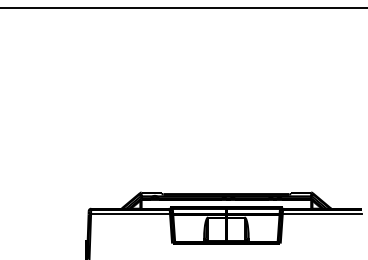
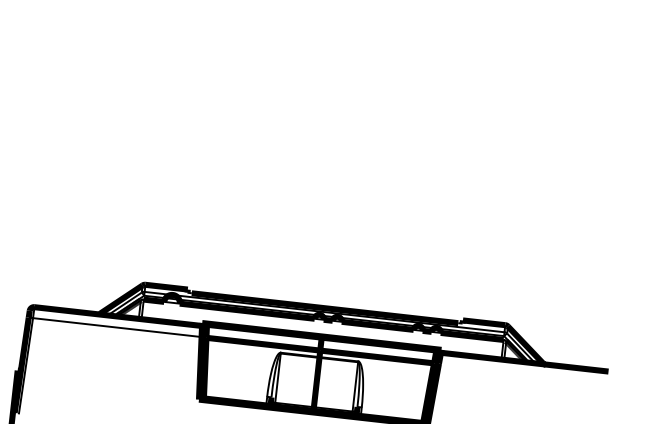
line: (321, 214) -> (522, 373), removed

